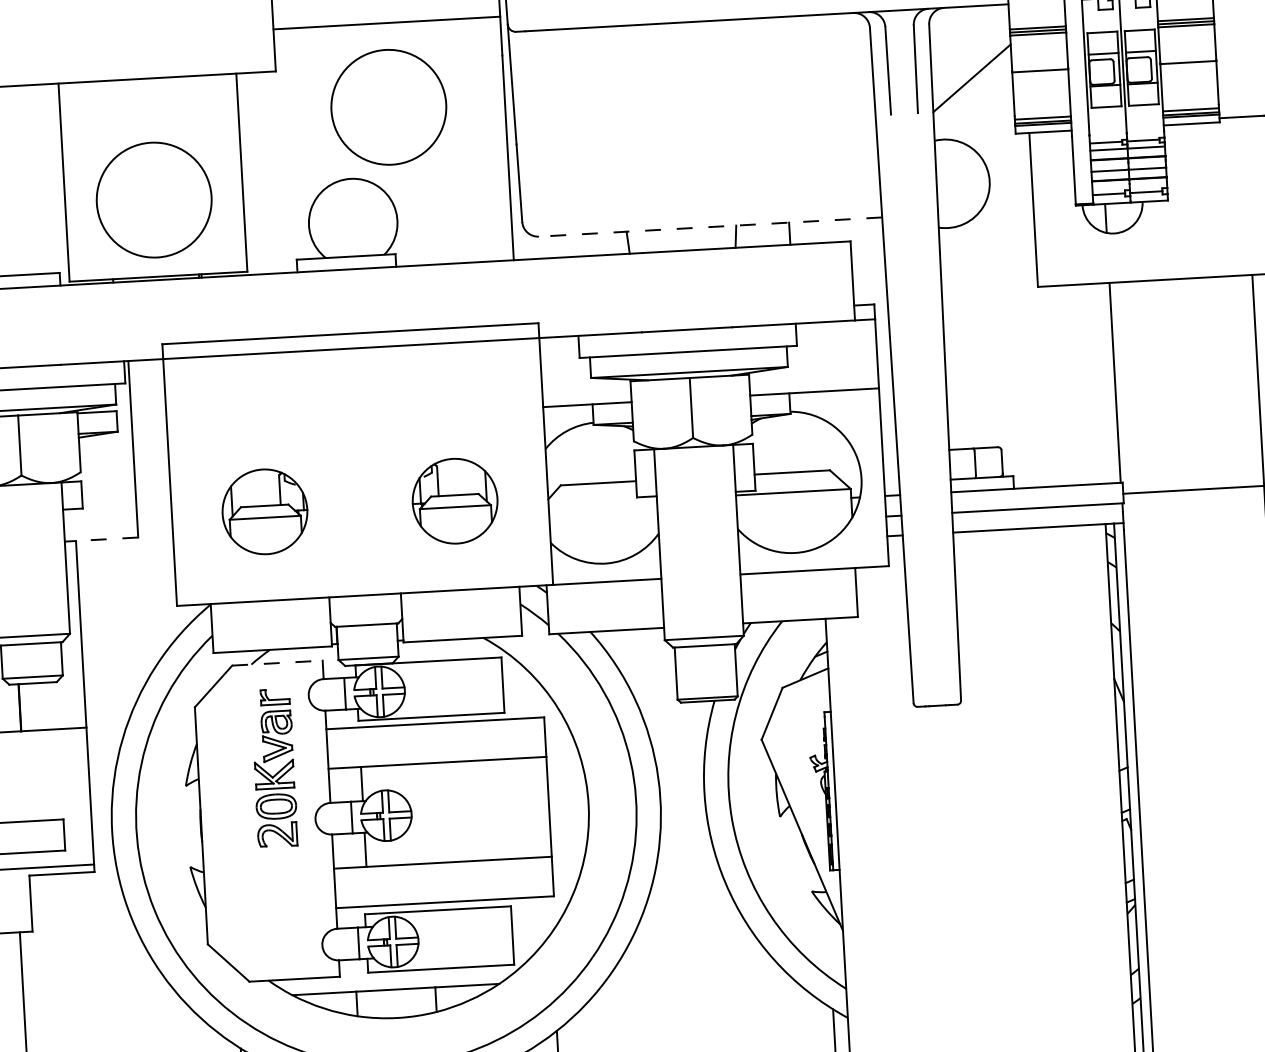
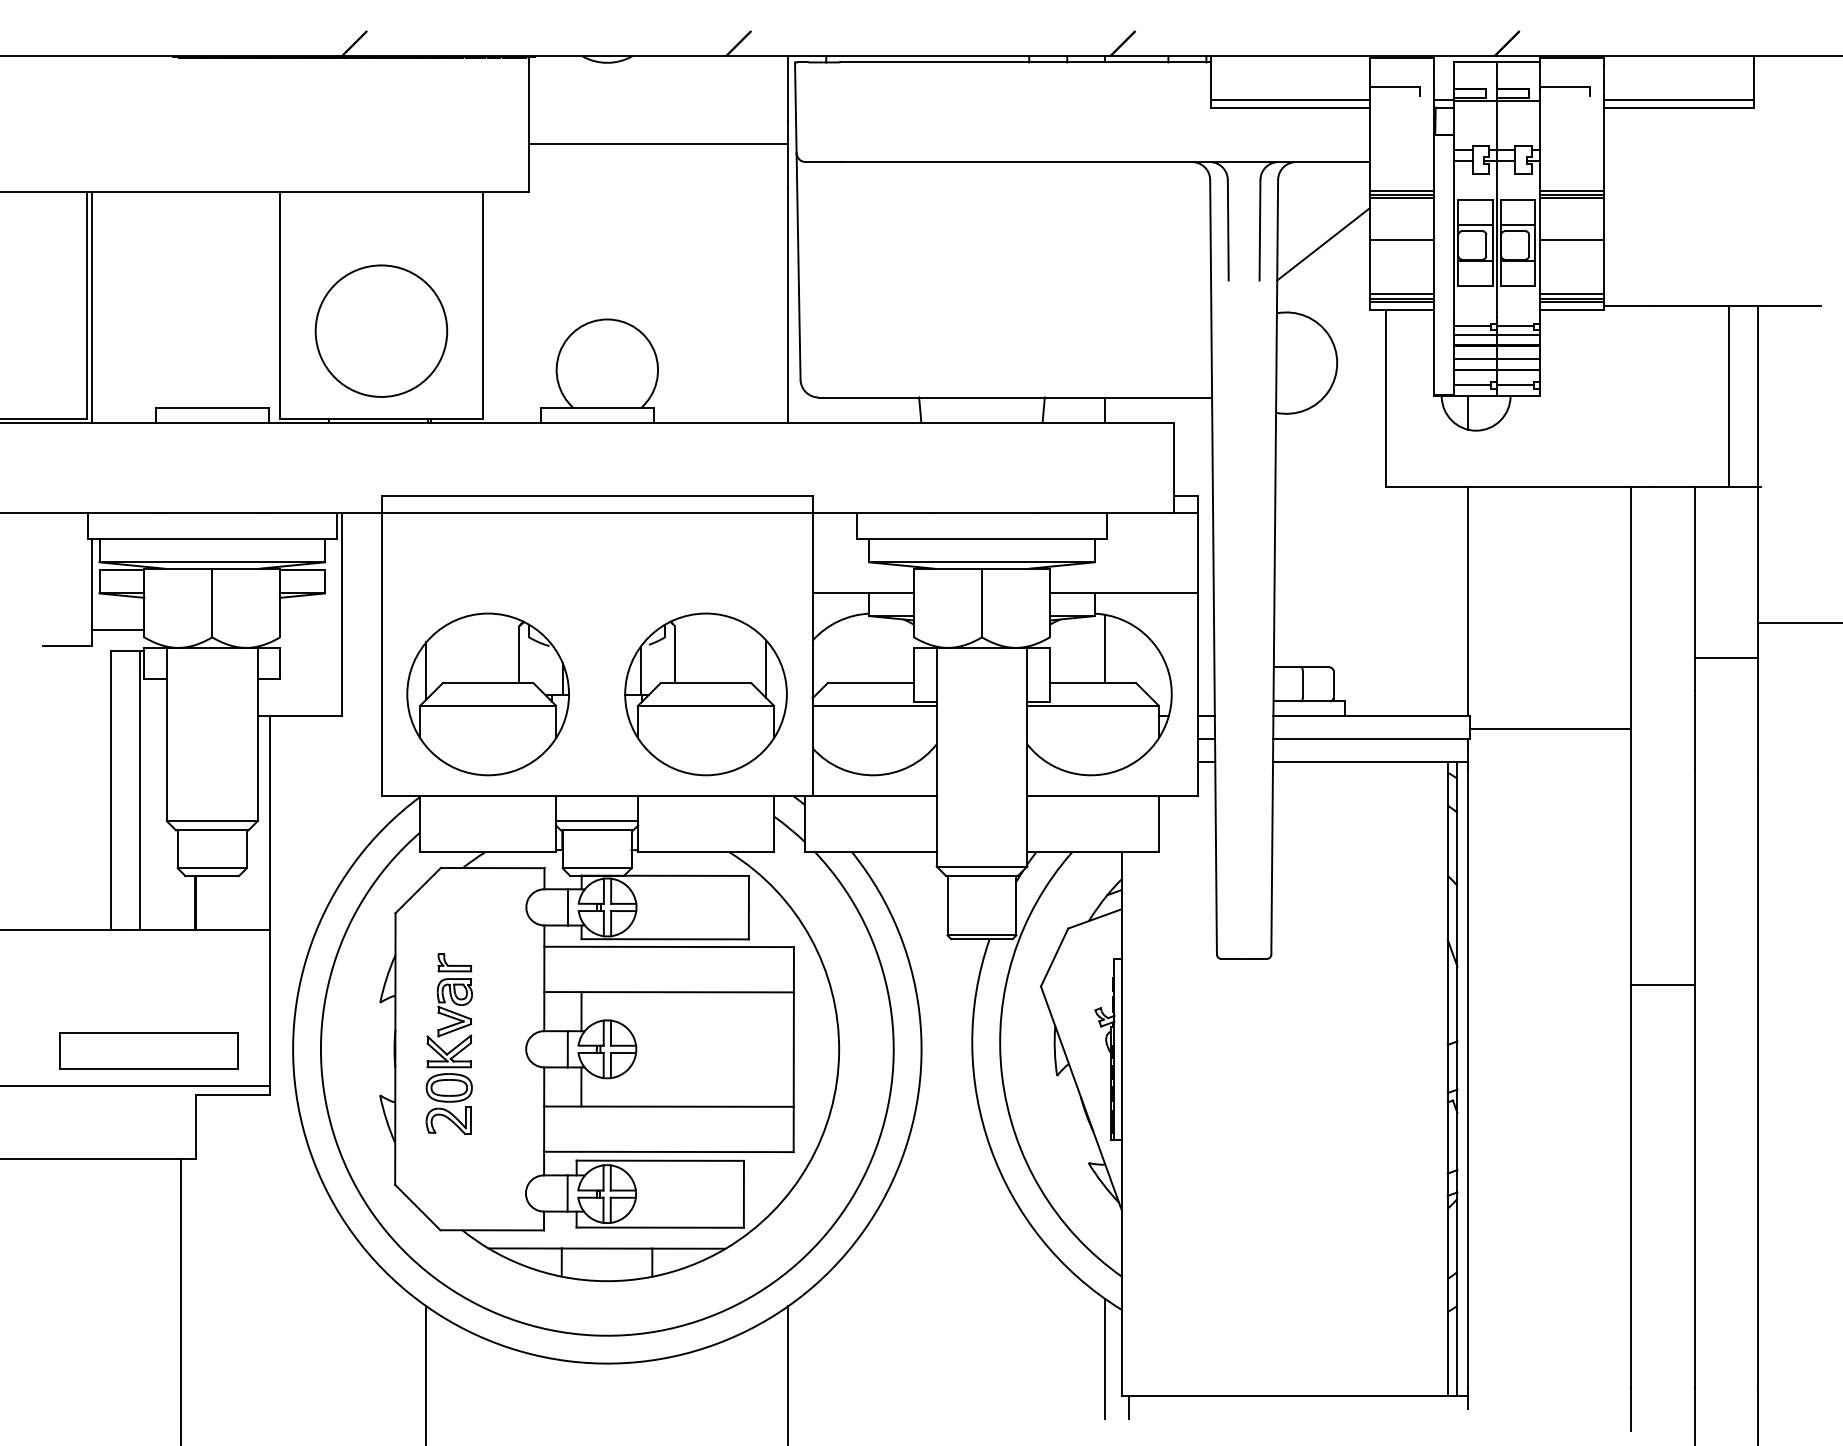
circle: (388, 106) -> (655, 239), removed
line: (710, 227) -> (1015, 397), dashed -> solid
line: (801, 441) -> (1105, 648), added
part: (454, 501) -> (705, 694), size x1.67
line: (602, 502) -> (874, 705), added
part: (264, 511) -> (487, 694), size x1.67
line: (101, 539) -> (299, 715), dashed -> solid
line: (366, 617) -> (597, 821), added
line: (277, 663) -> (492, 868), dashed -> solid
part: (276, 772) -> (451, 1049), moved

